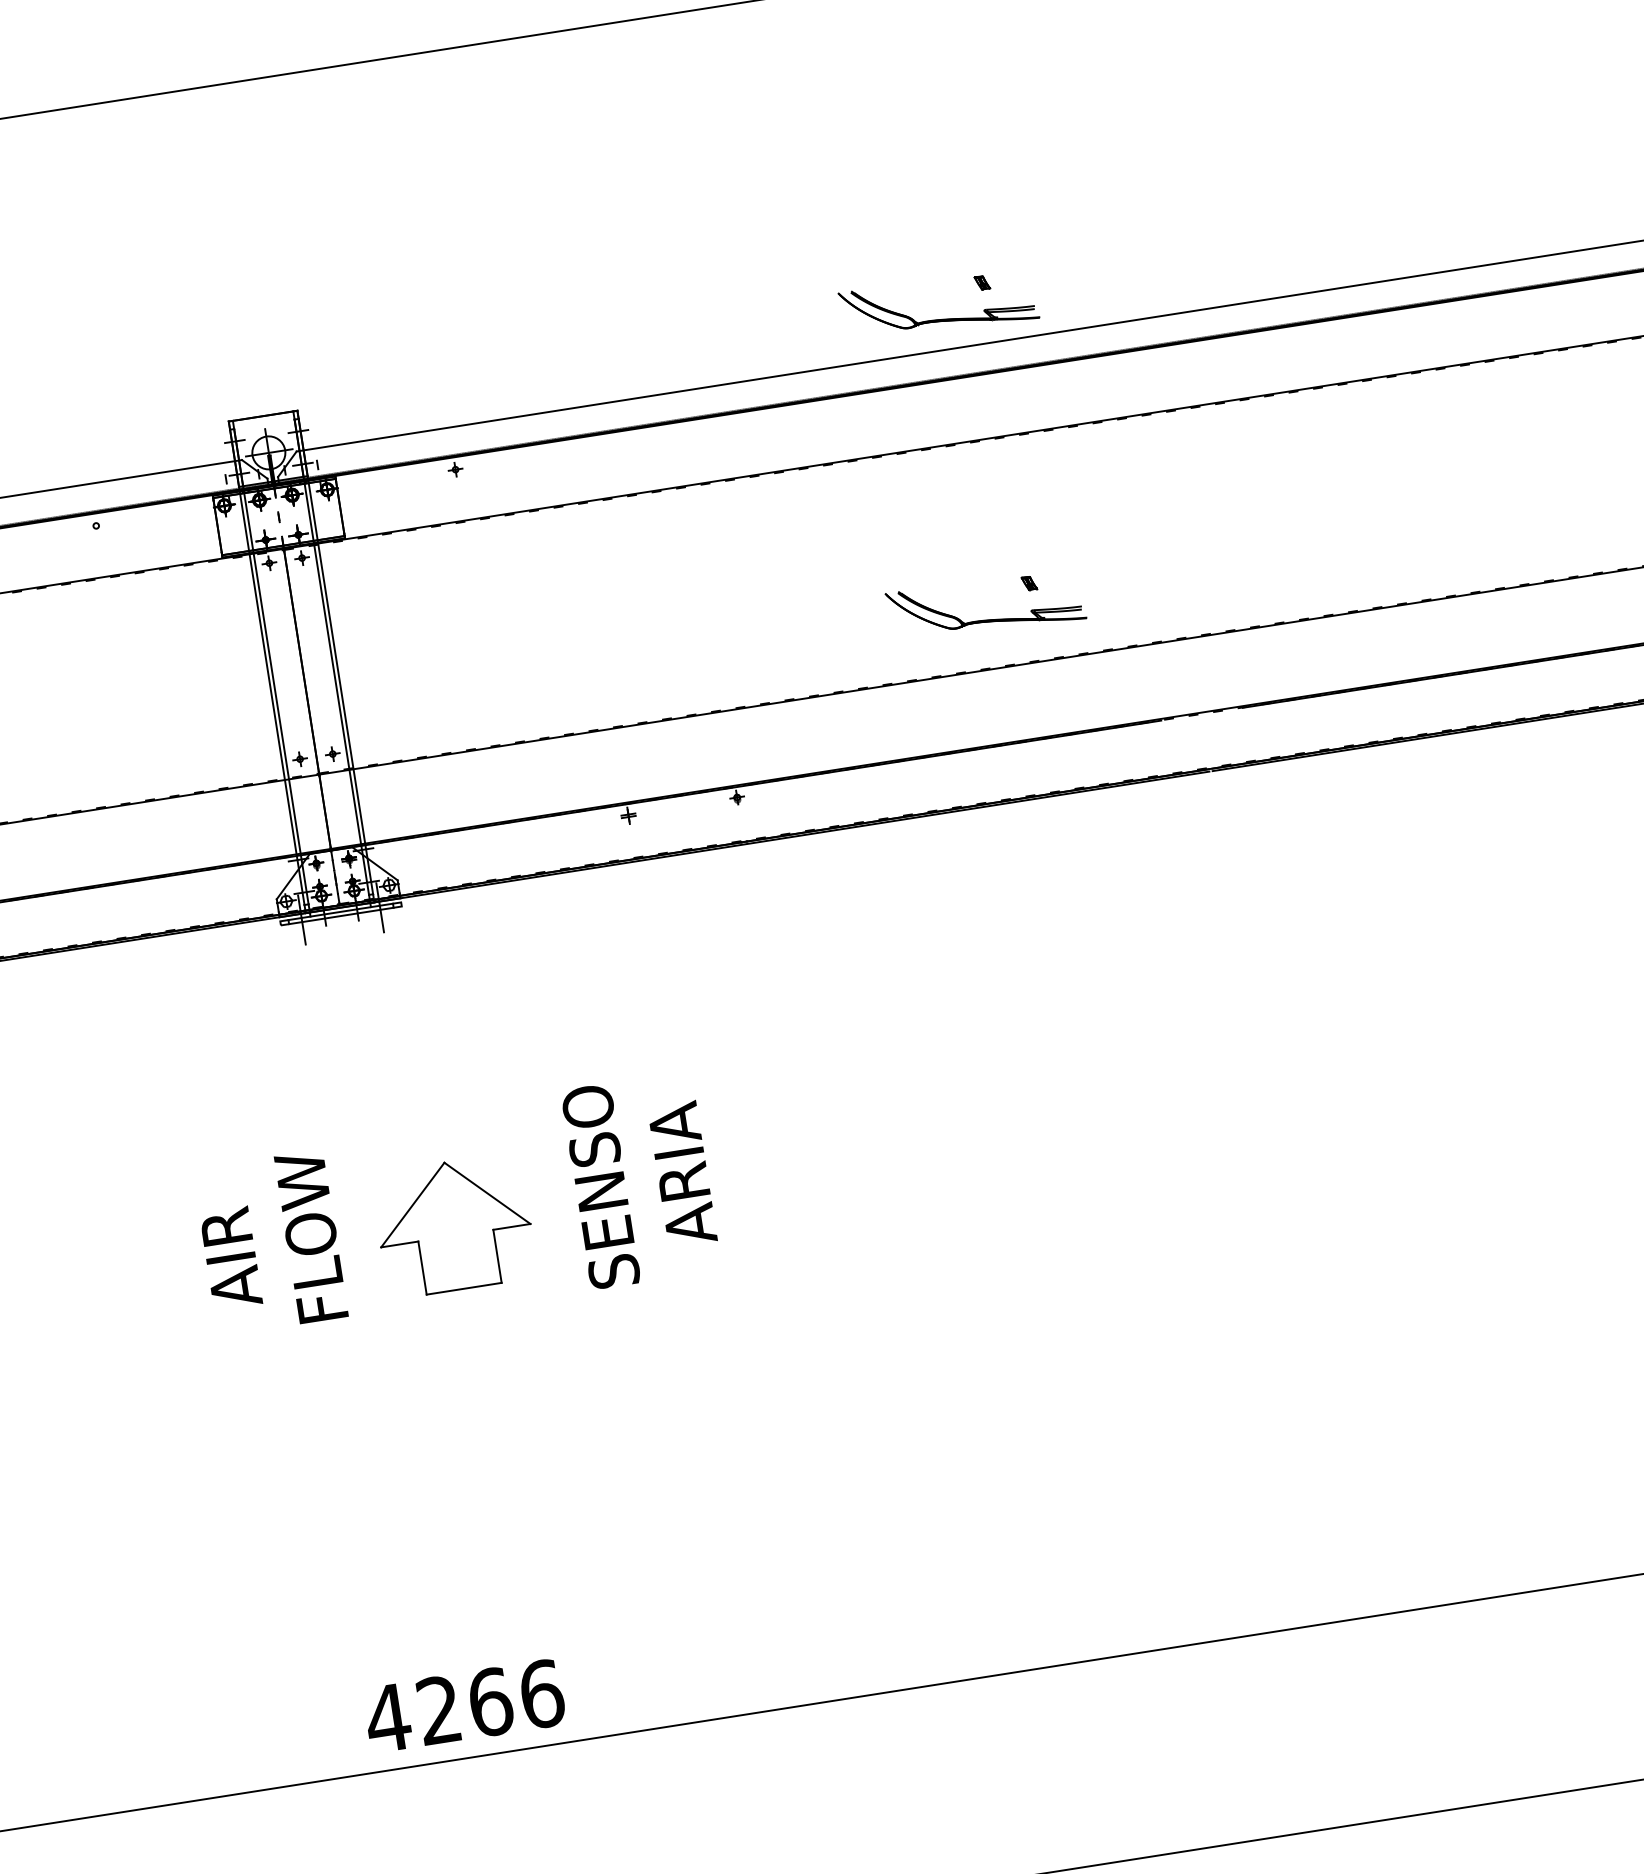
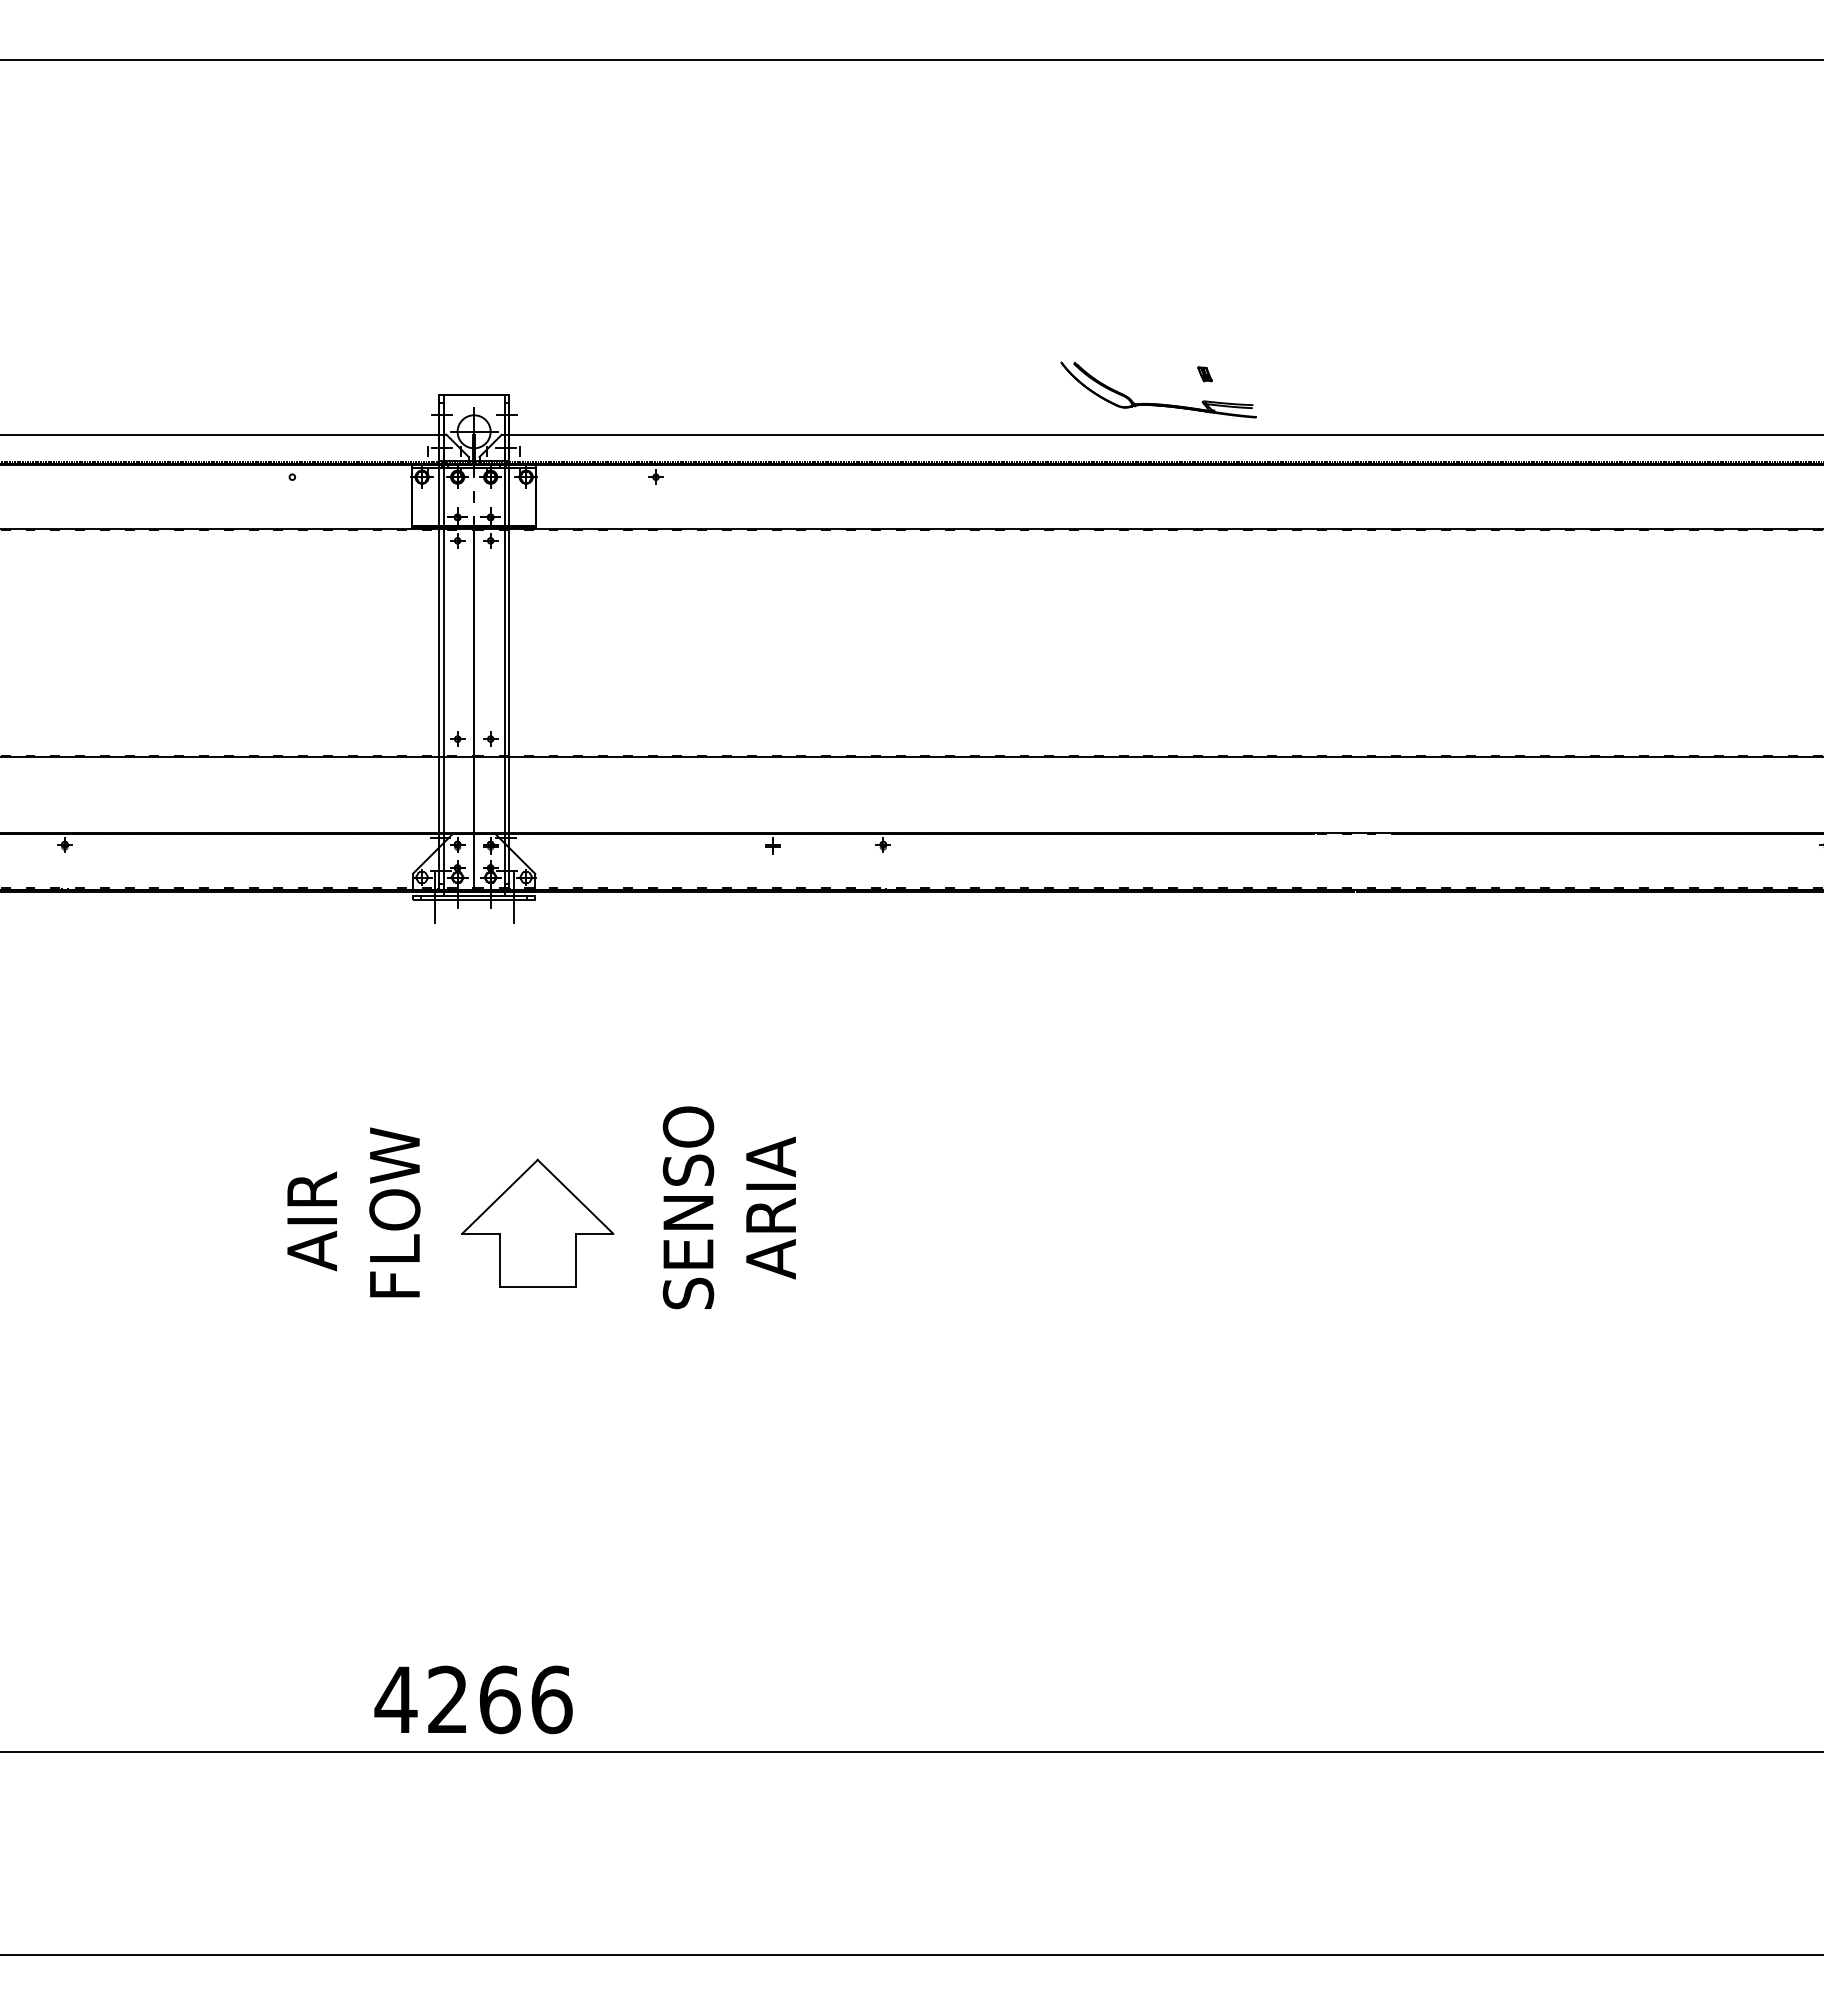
part: (987, 619) -> (1158, 707), removed

